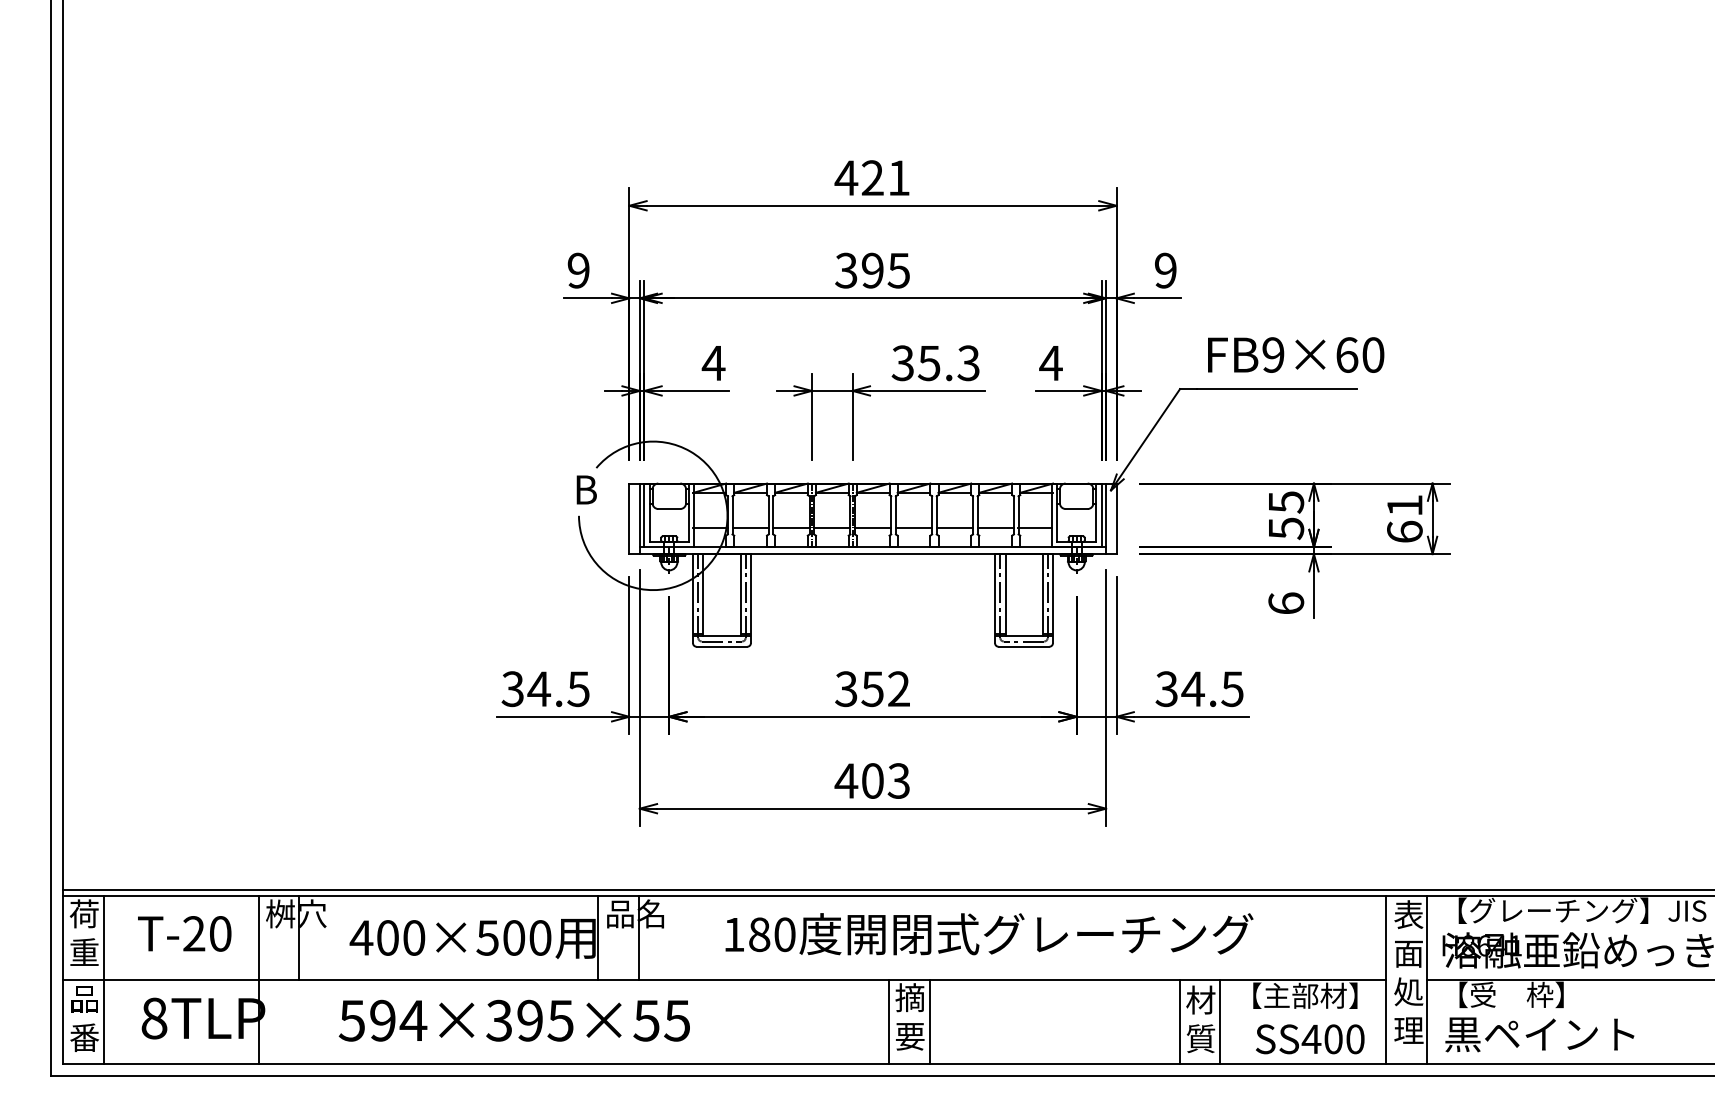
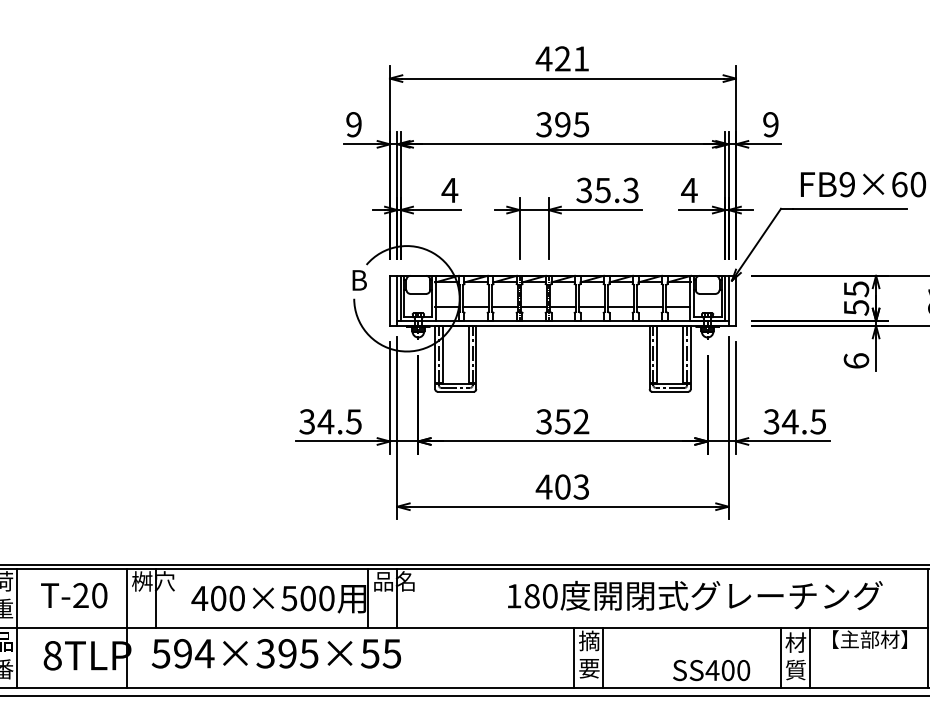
text: (989, 934) -> (695, 596), moved
text: (513, 1020) -> (275, 653), moved
text: (1310, 1039) -> (711, 670), moved

